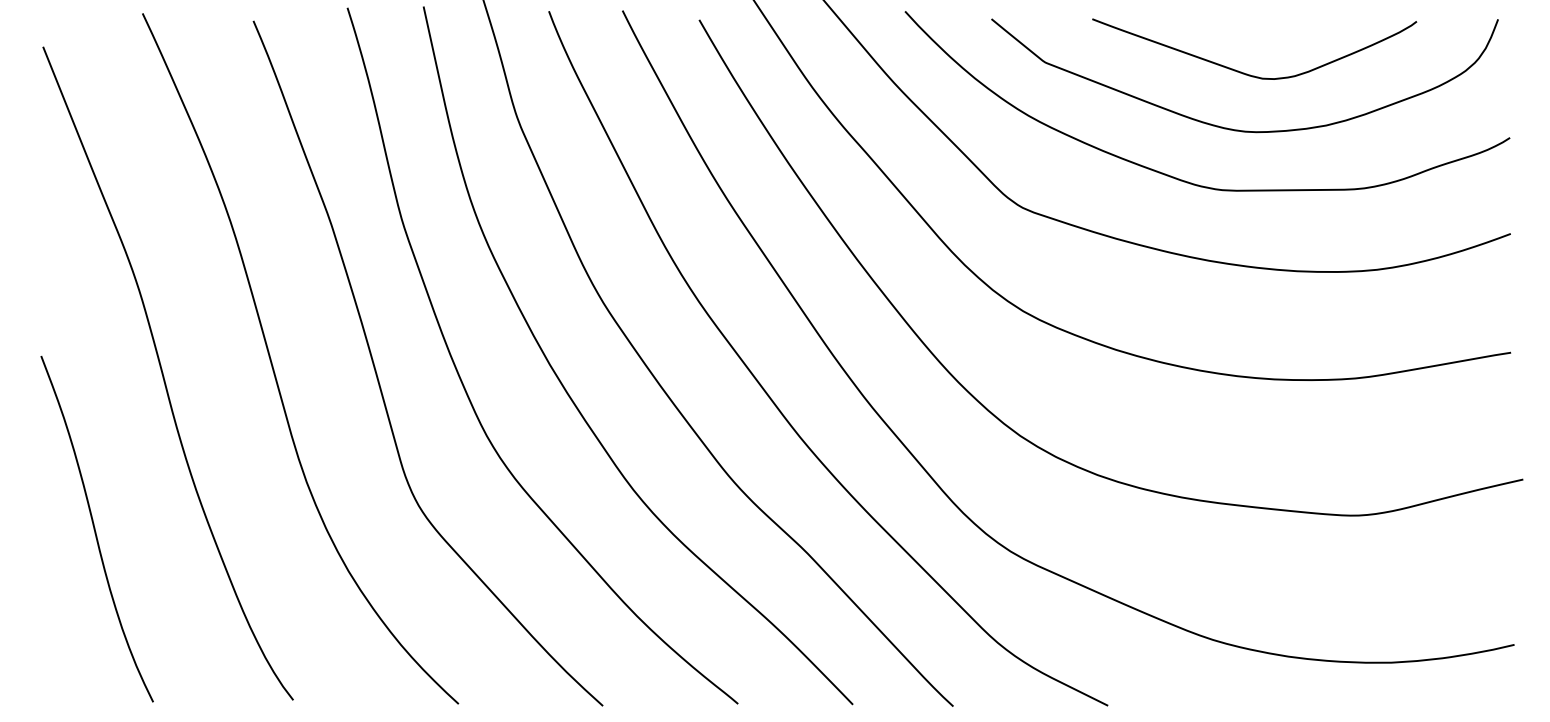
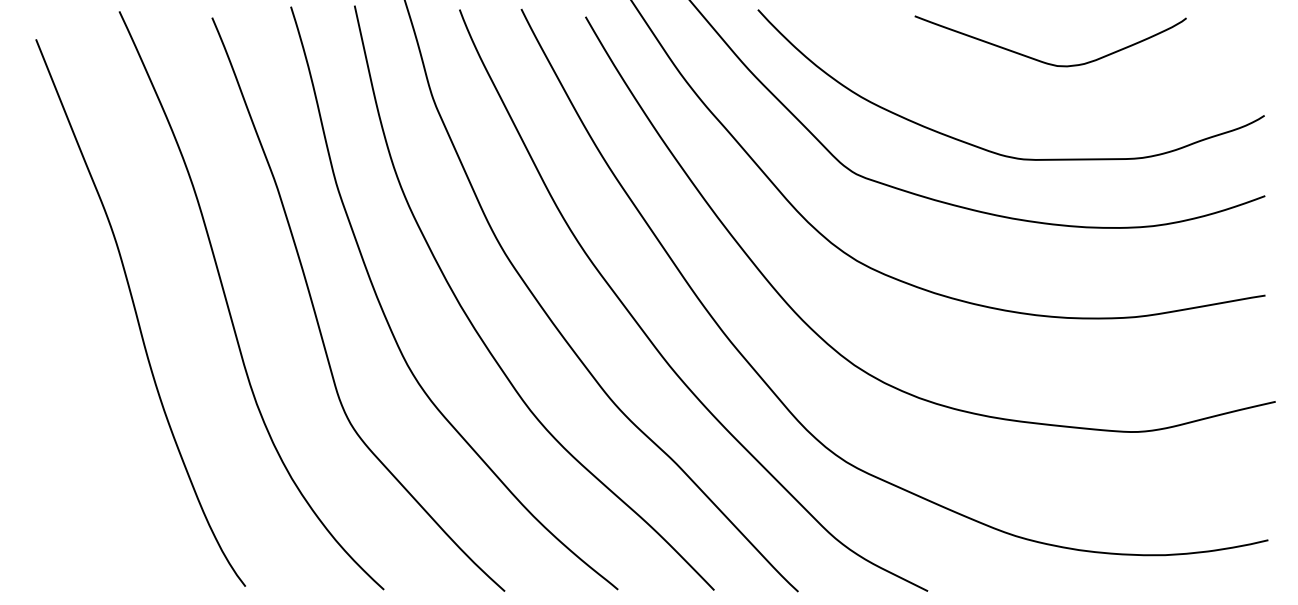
curve: (1240, 129) -> (1038, 108), removed
curve: (96, 529) -> (80, 443), removed

